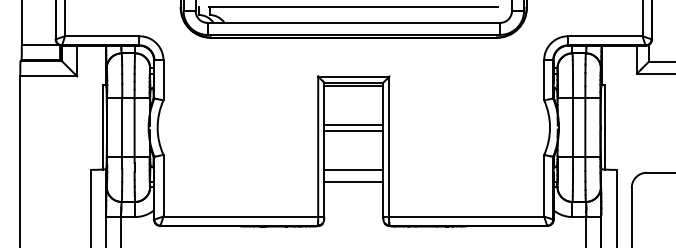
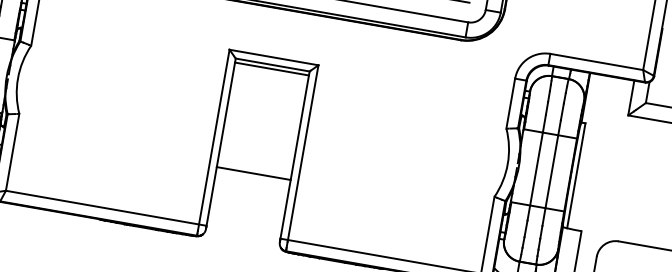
line: (353, 124) -> (263, 117), removed
line: (353, 130) -> (261, 124), removed
line: (353, 181) -> (250, 188), removed

